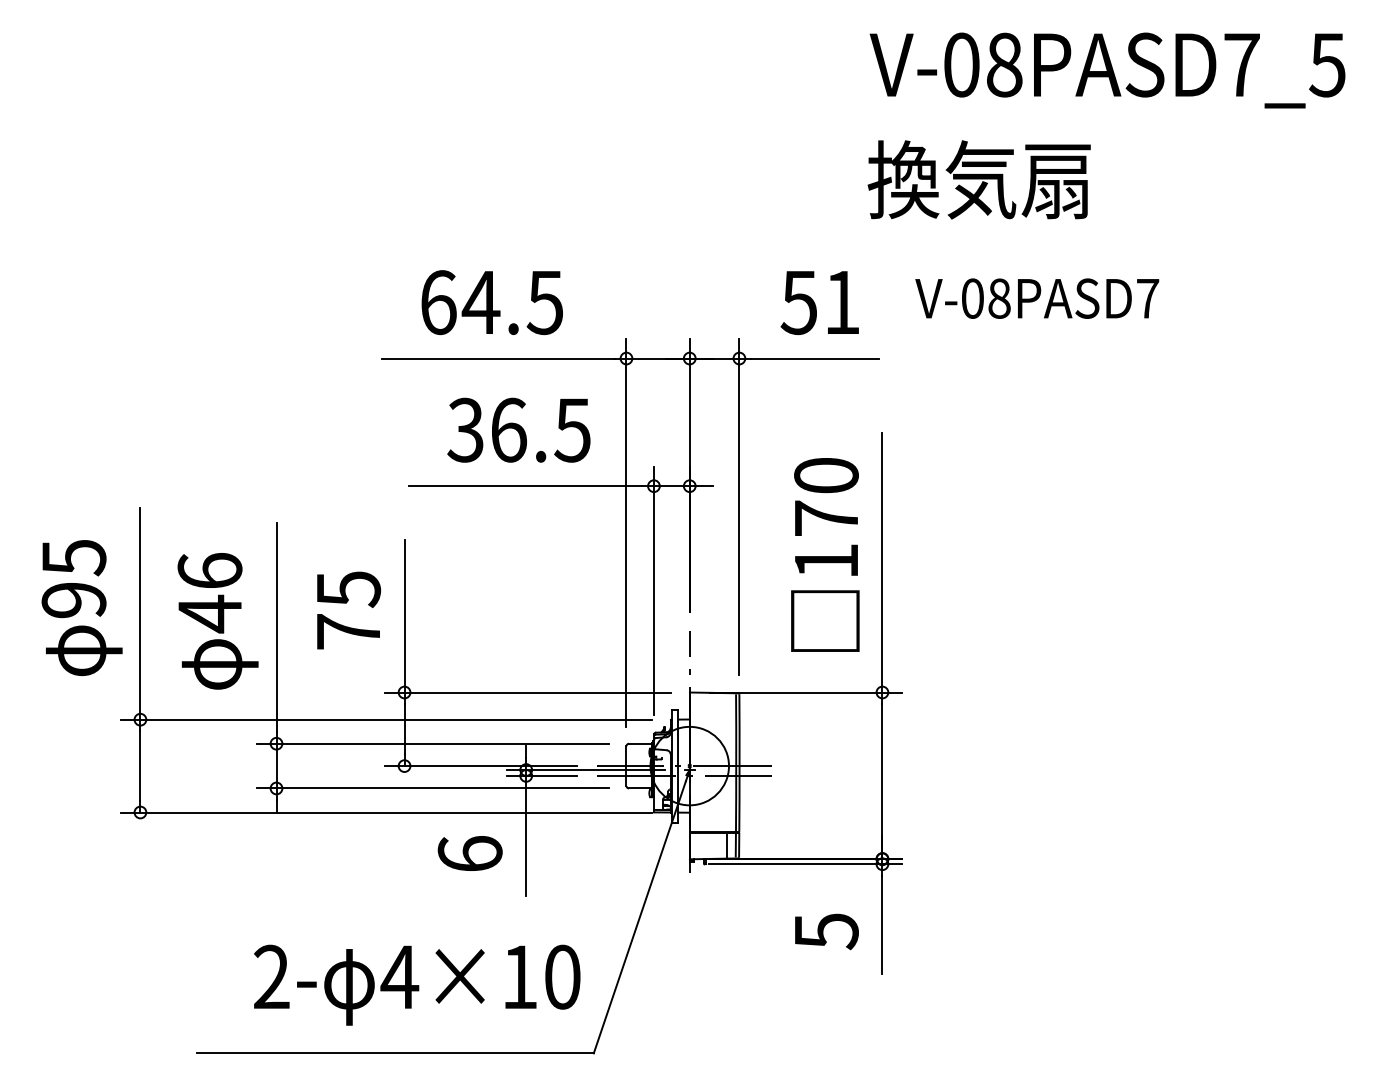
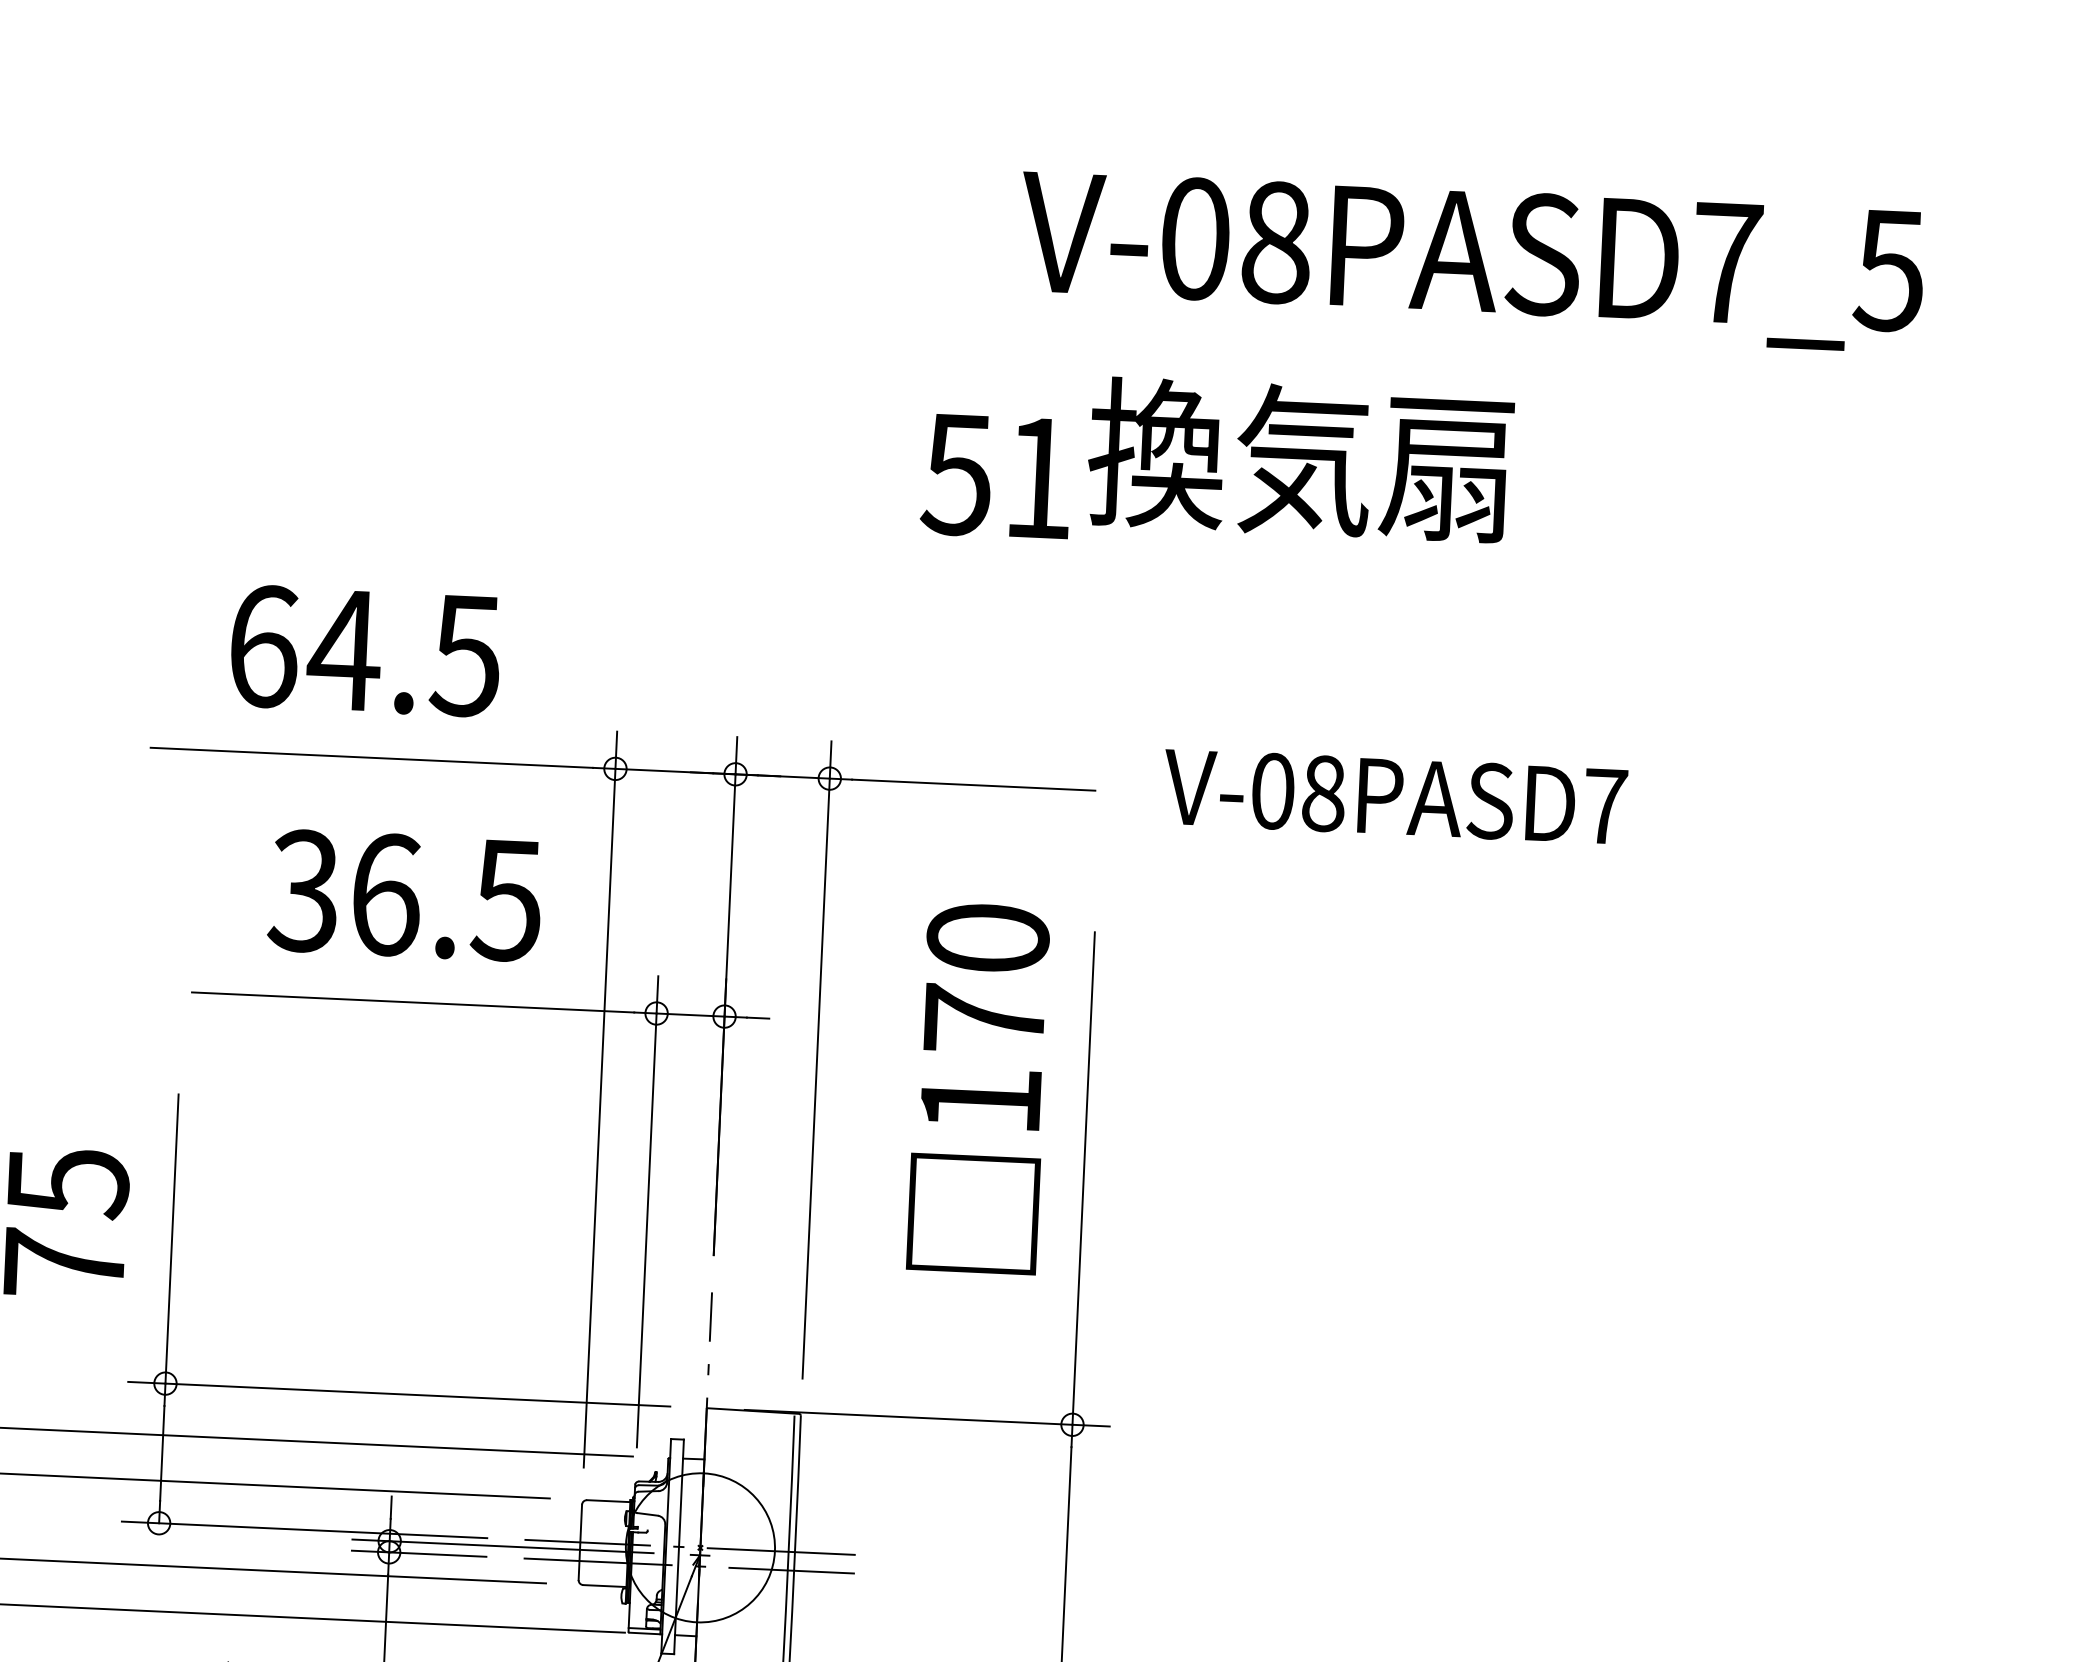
text: (1107, 70) -> (1471, 261), moved
text: (1037, 298) -> (1395, 796), moved
text: (819, 303) -> (995, 477), moved
text: (825, 554) -> (979, 1087), moved

